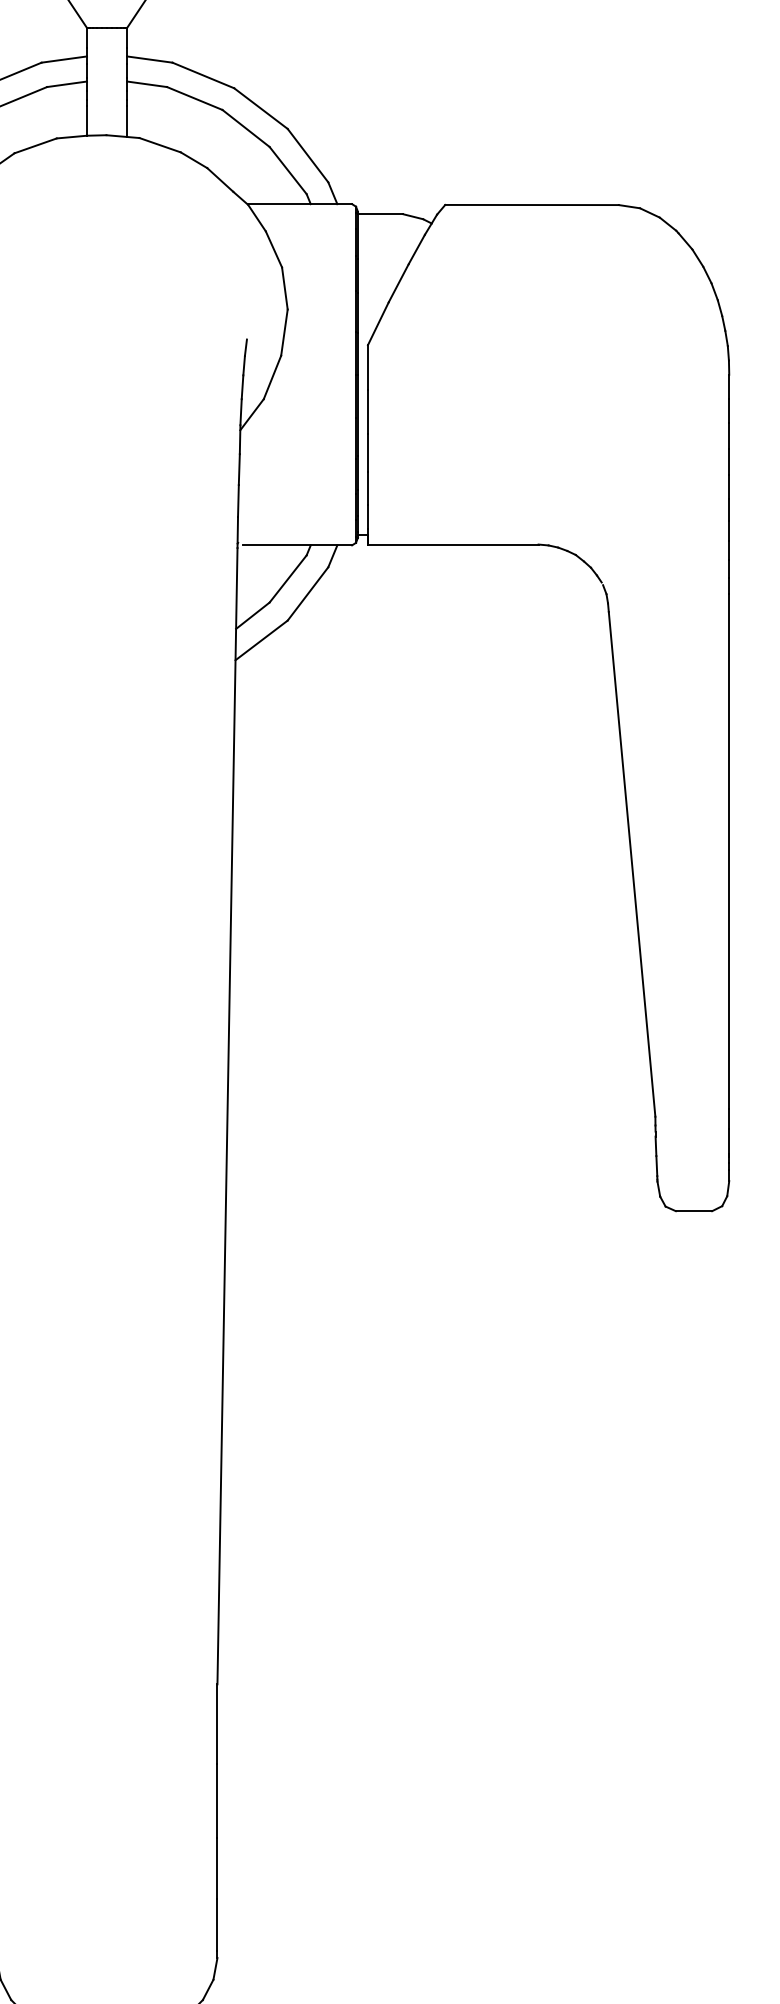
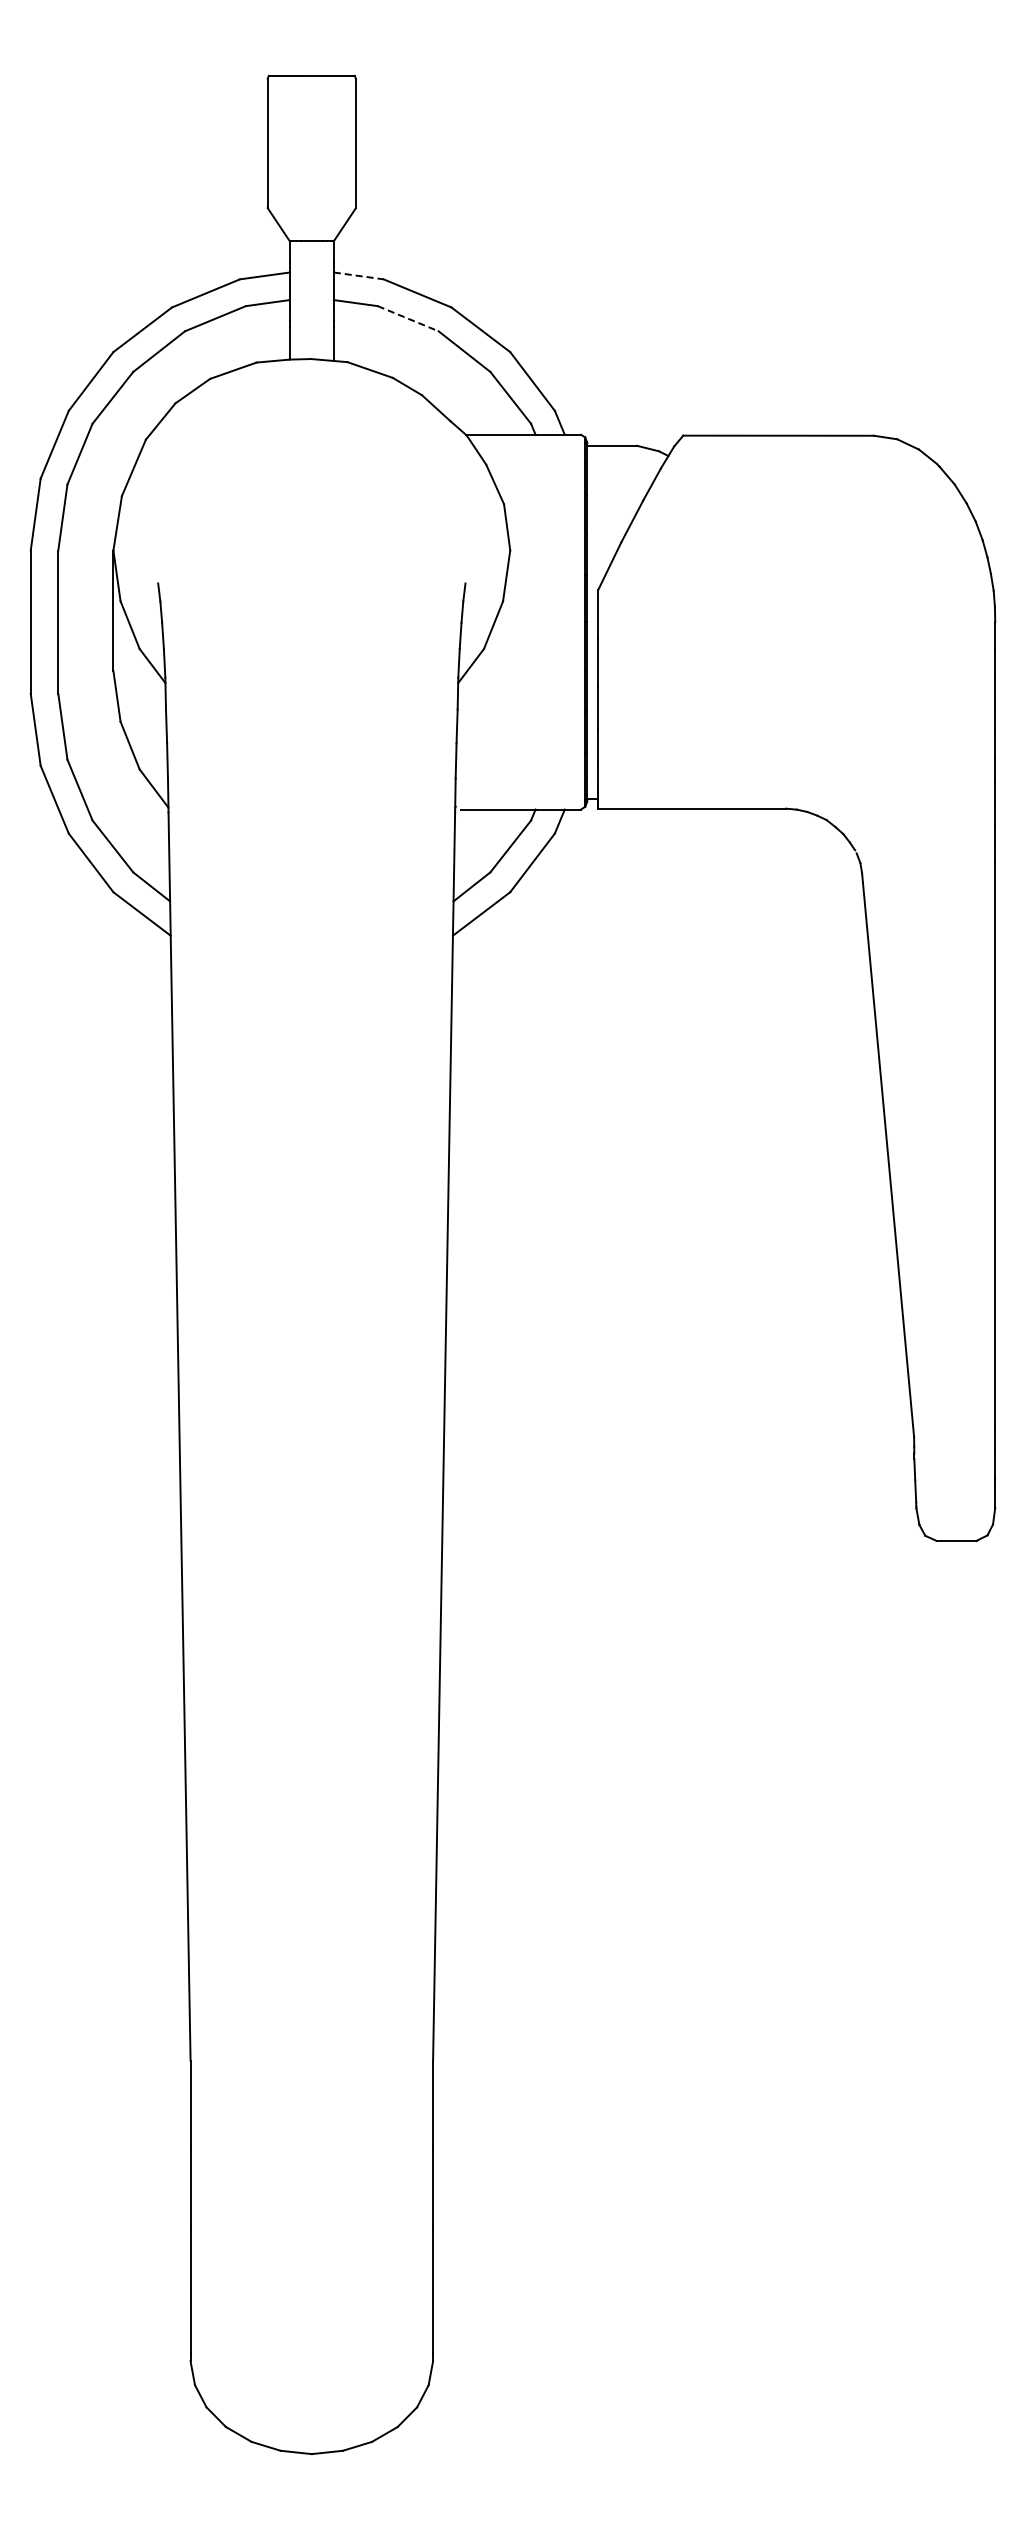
line: (150, 60) -> (359, 276), solid -> dashed
line: (195, 98) -> (408, 318), solid -> dashed

